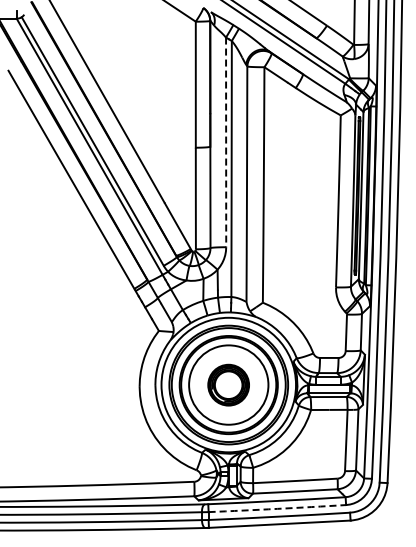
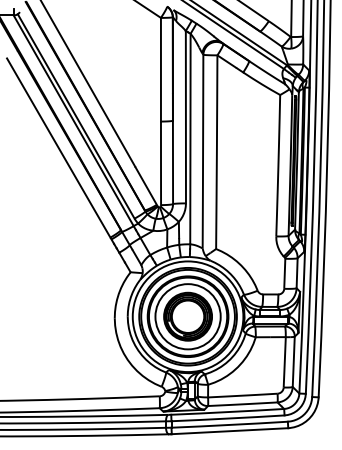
line: (226, 142) -> (186, 117), dashed -> solid
part: (228, 385) -> (187, 317), size x1.43
arc: (277, 508) -> (228, 418), dashed -> solid

